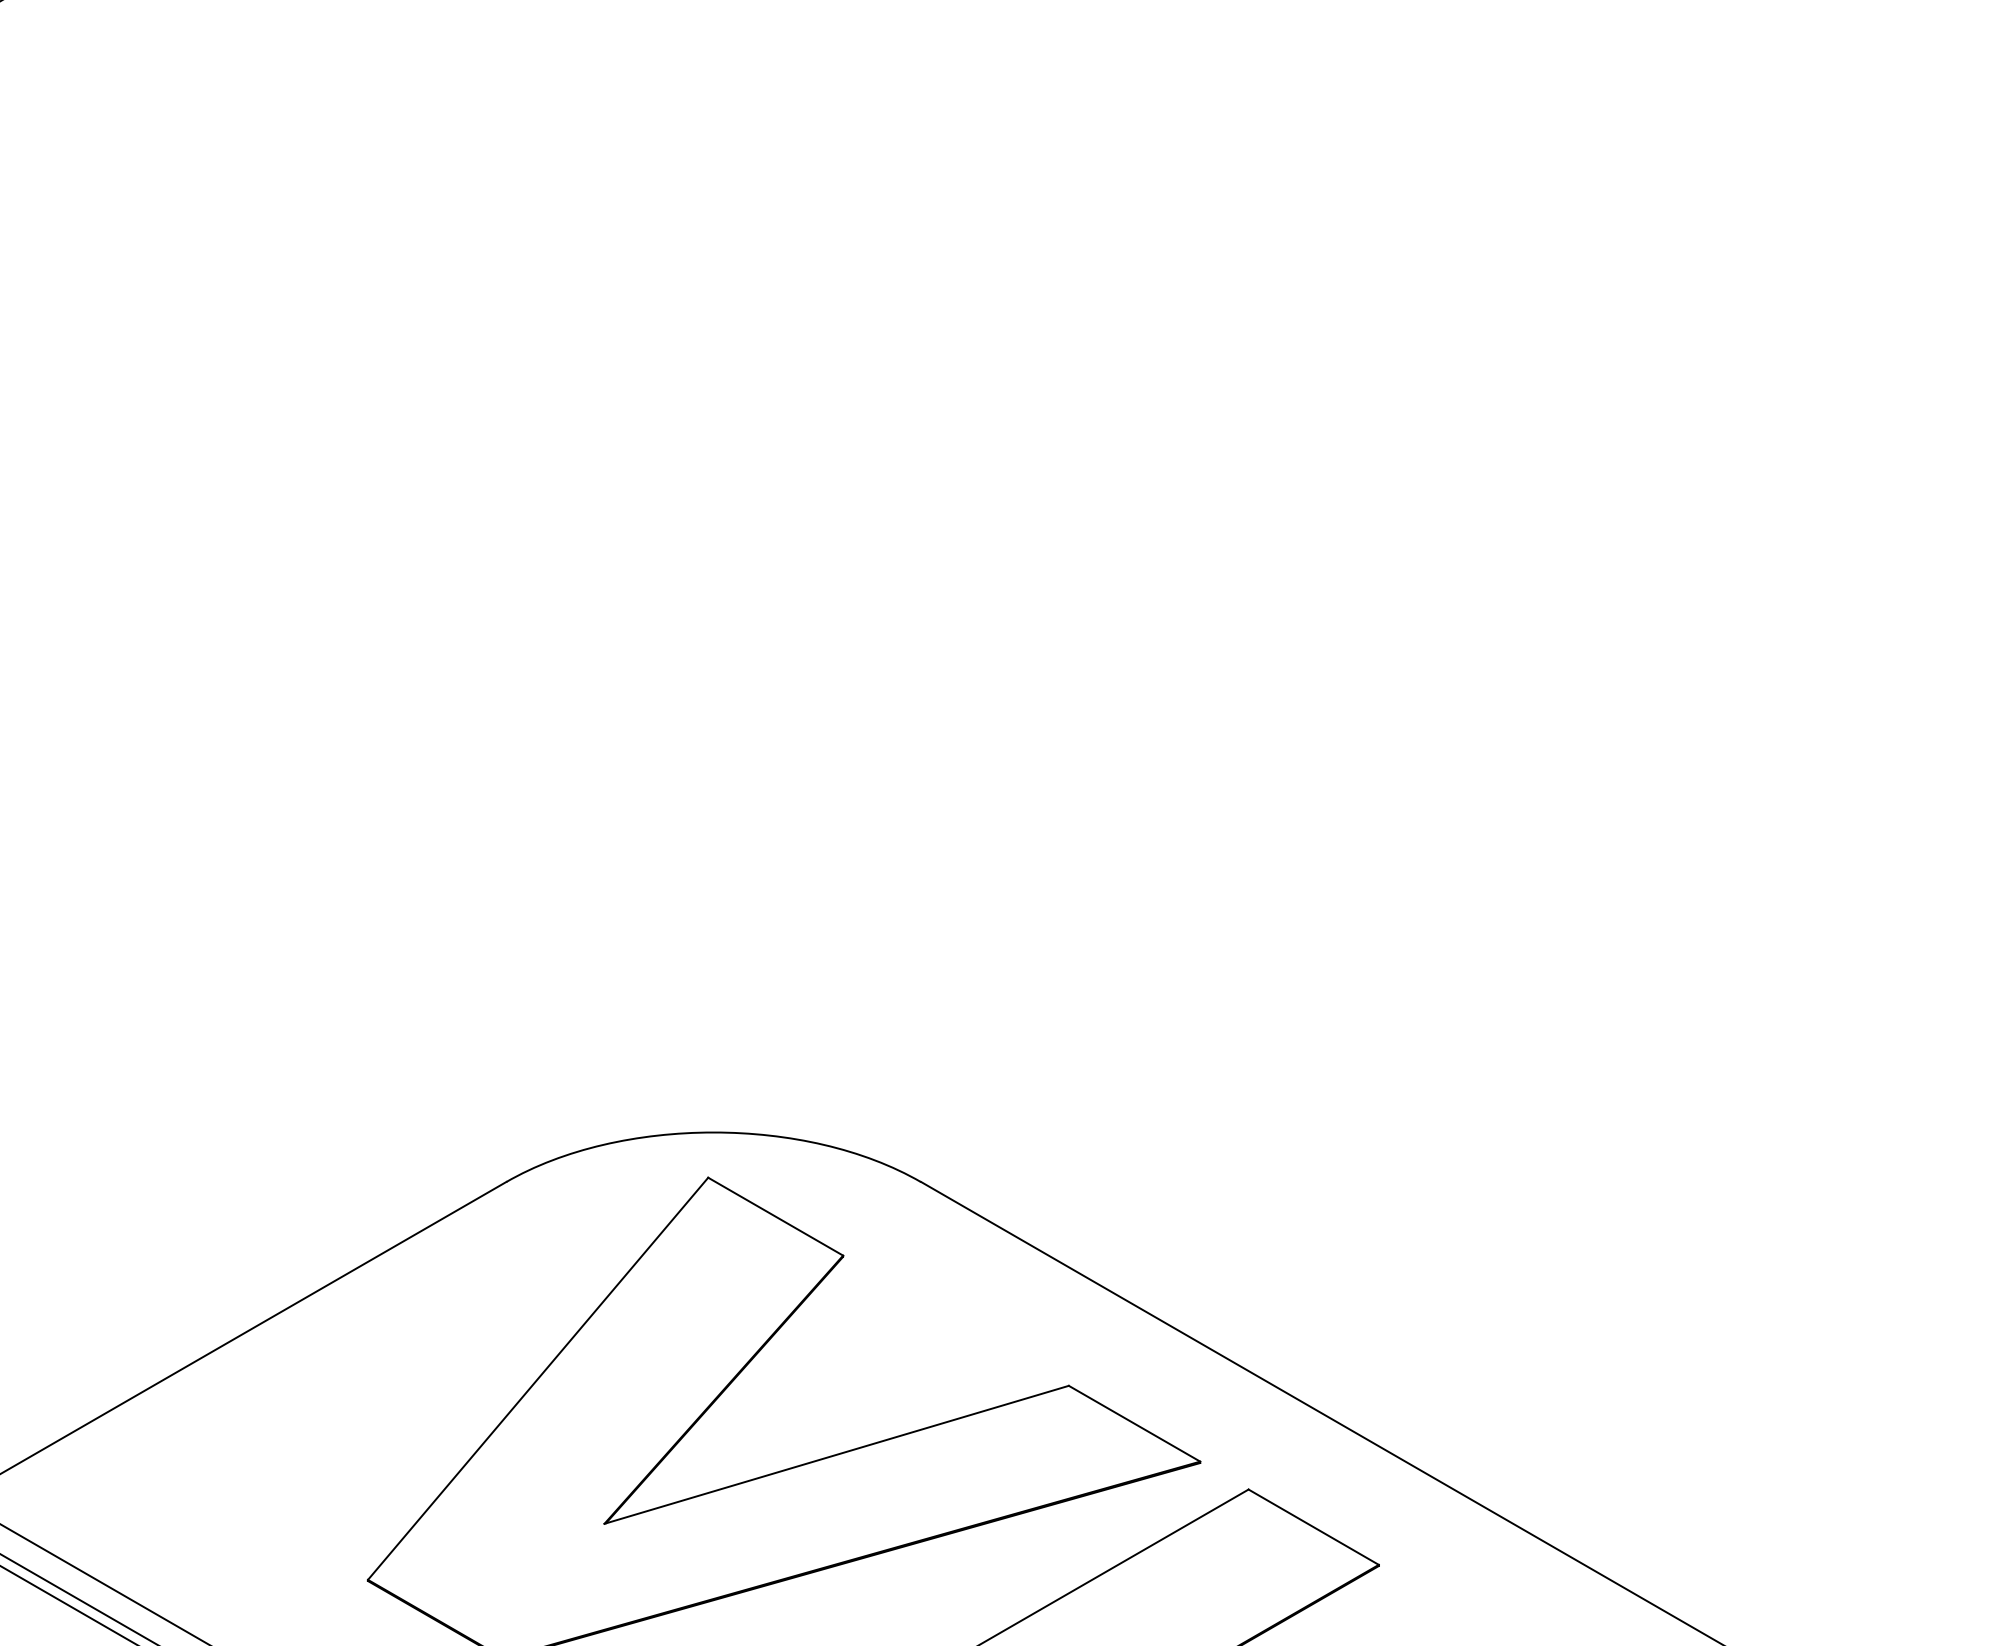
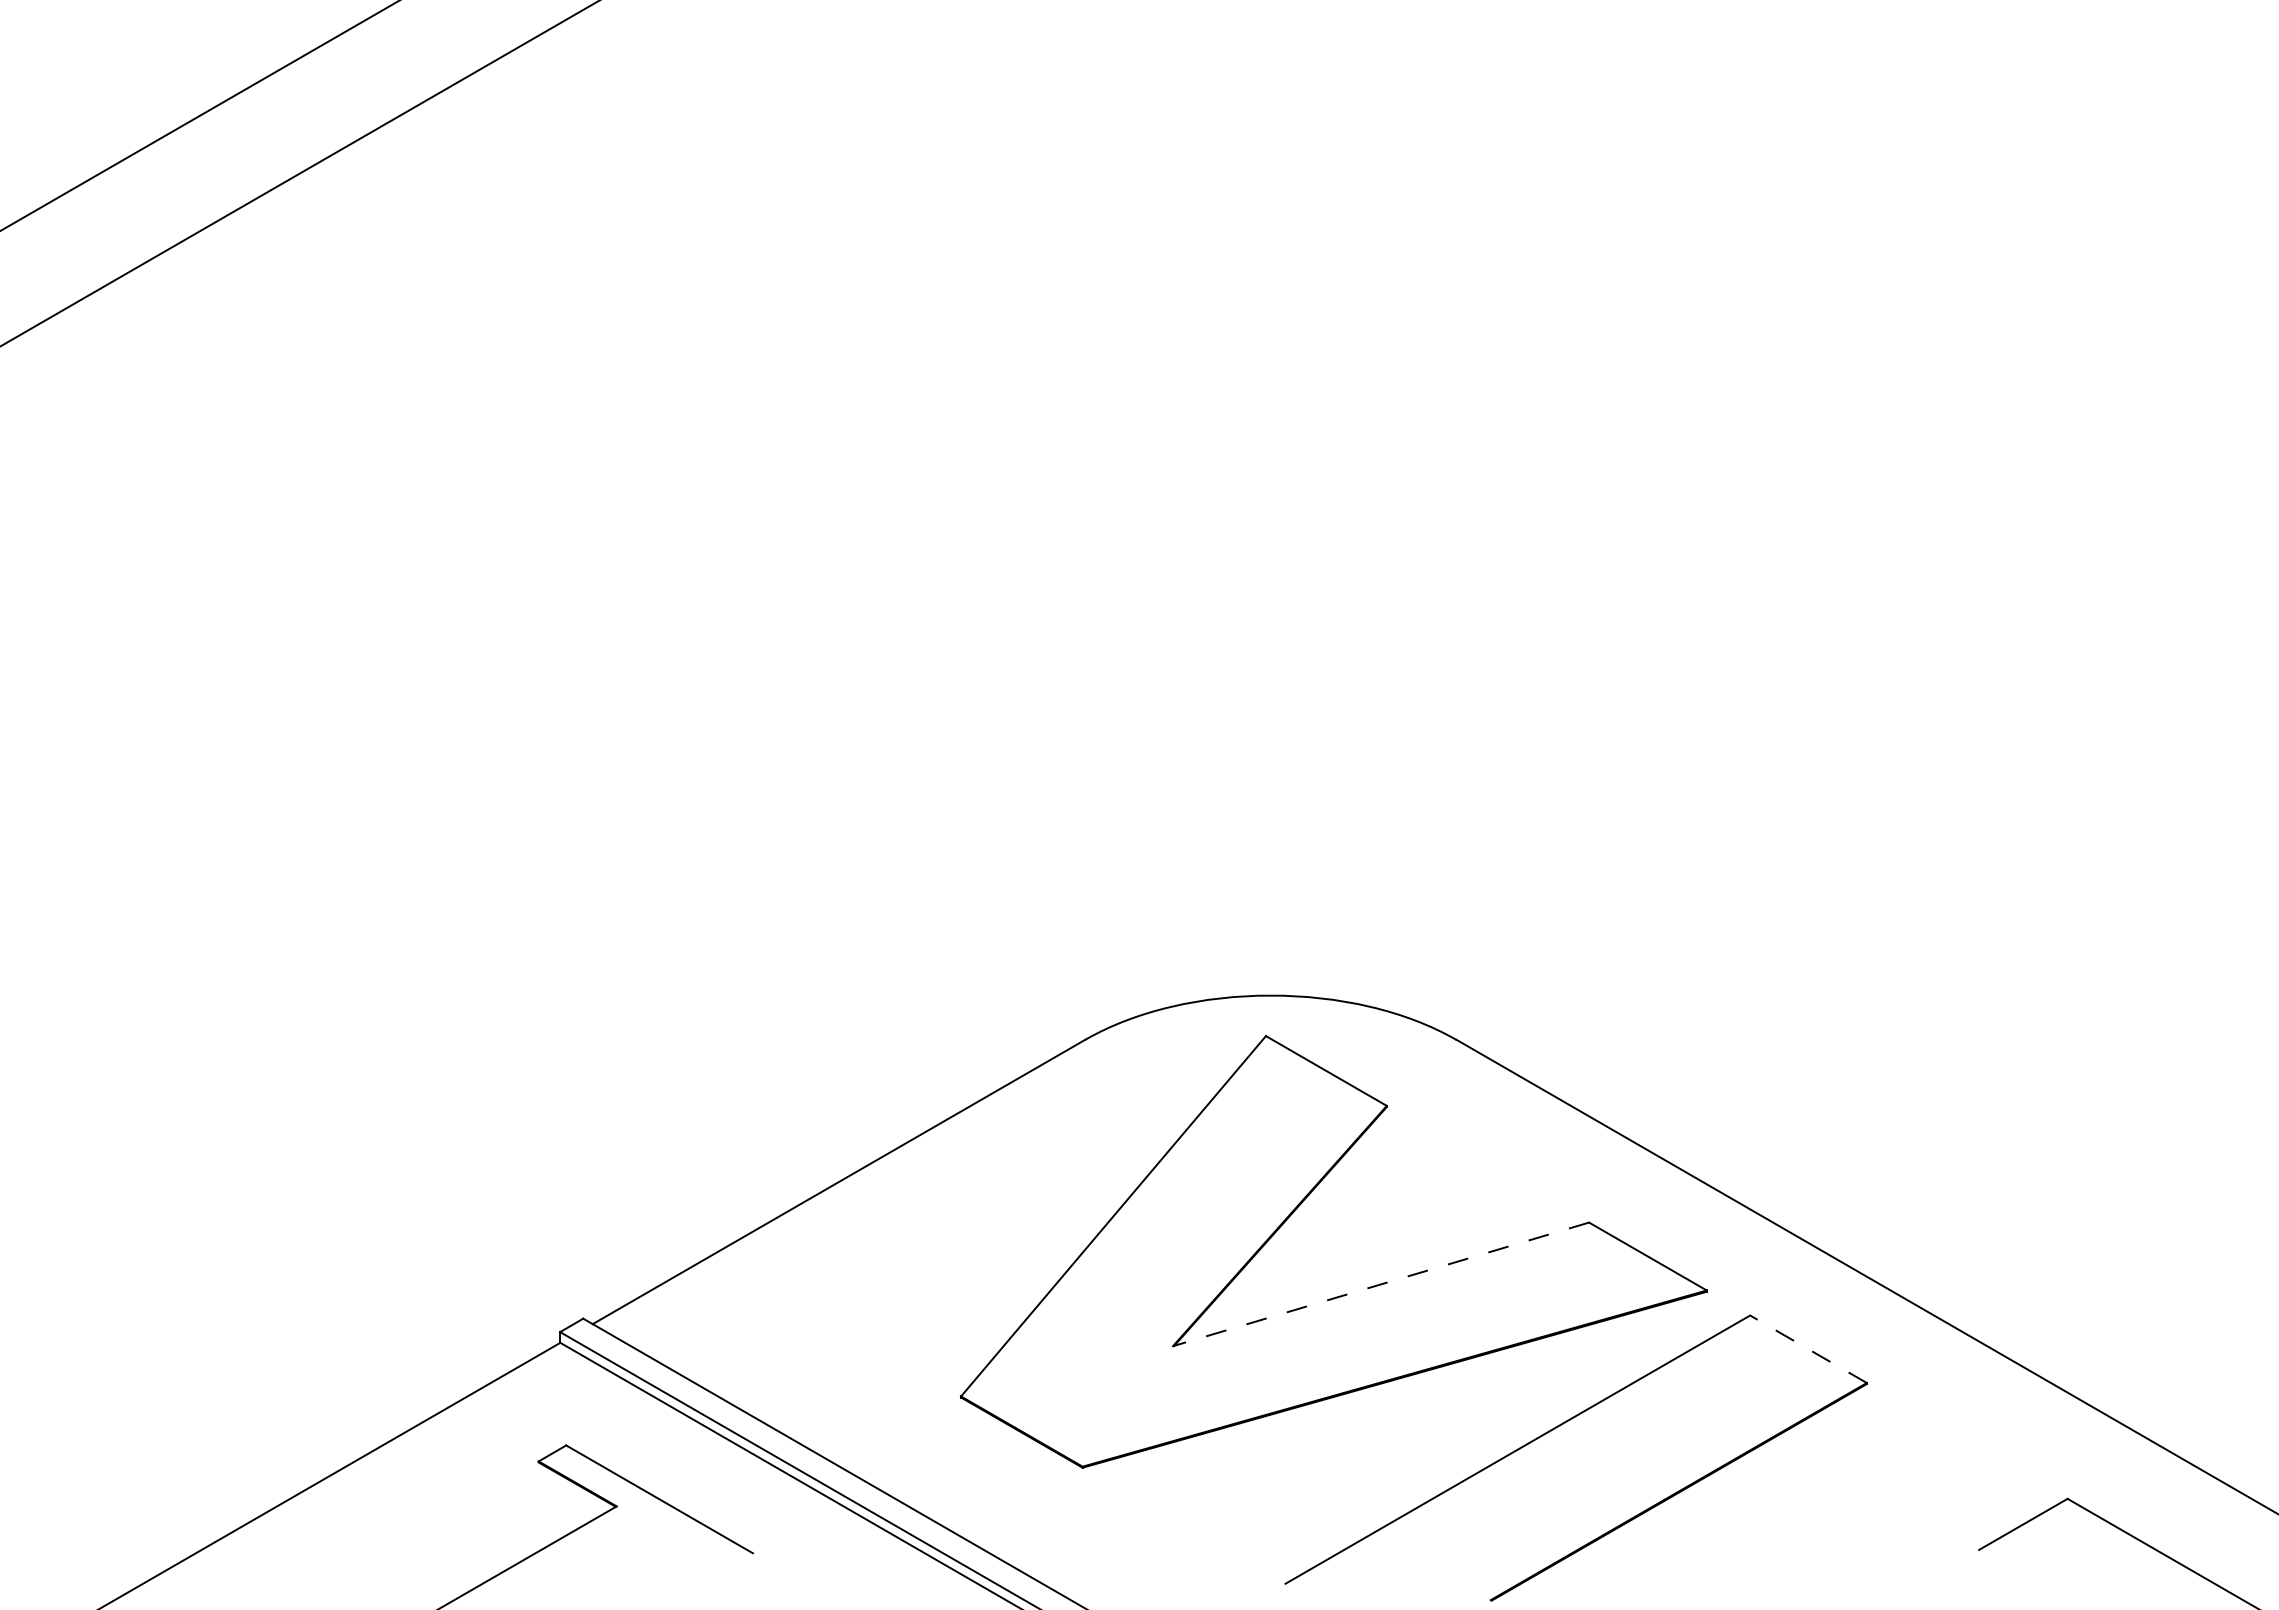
line: (836, 1454) -> (1380, 1284), solid -> dashed
line: (1313, 1527) -> (1808, 1349), solid -> dashed

